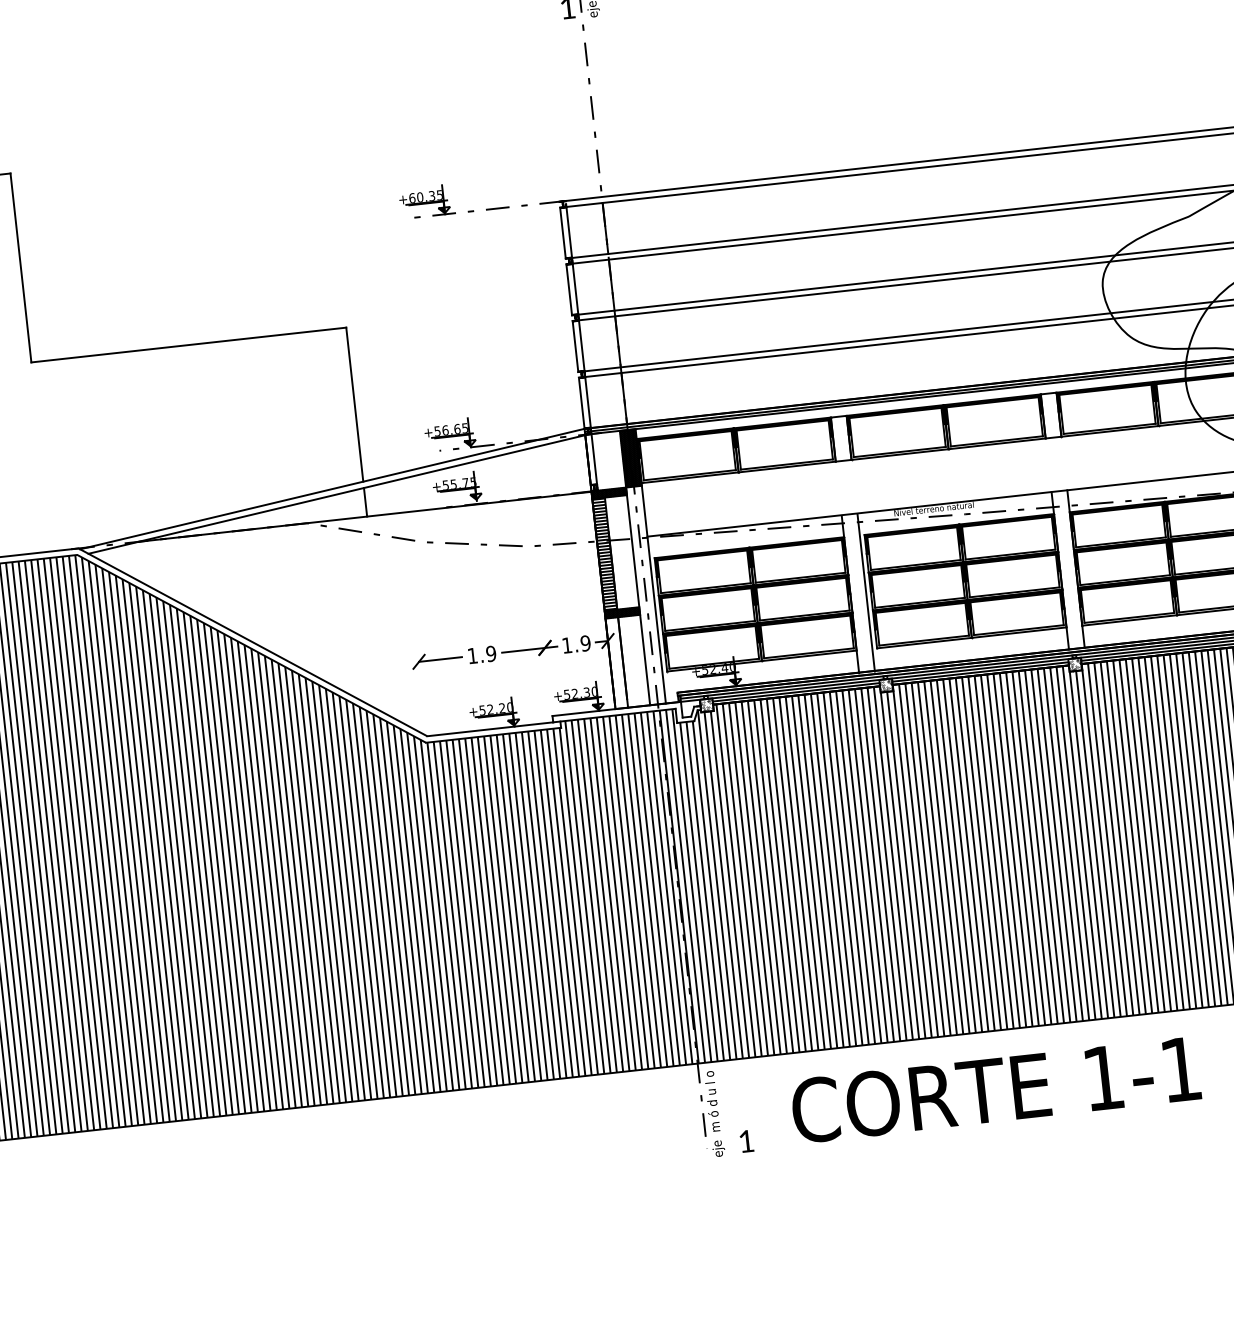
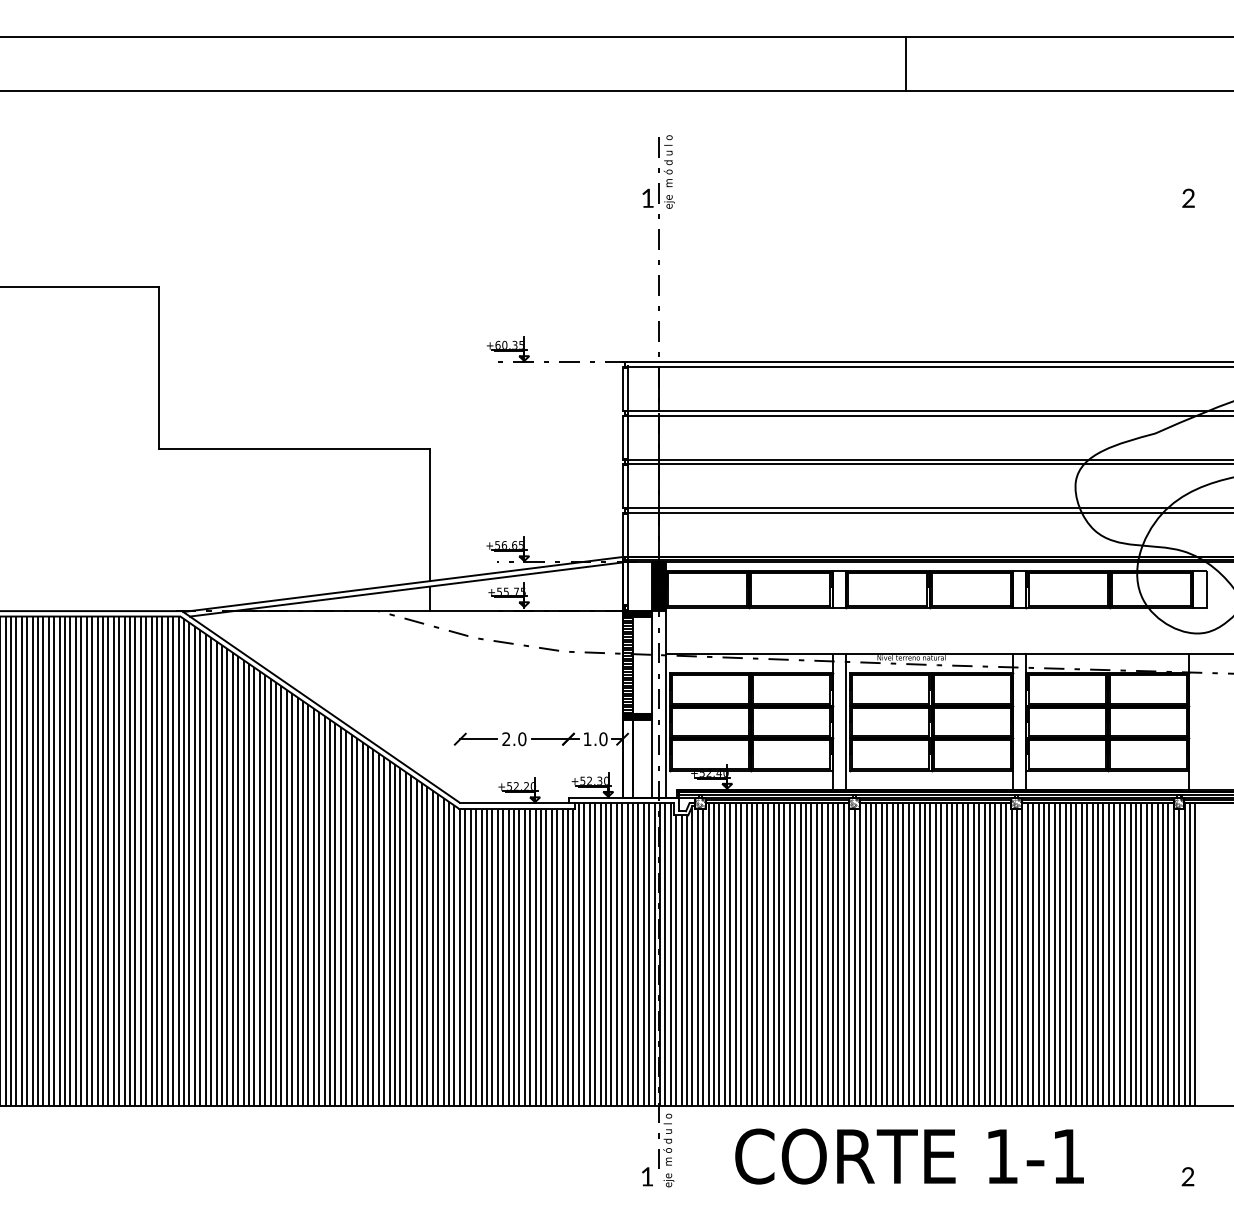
text: (585, 643) -> (603, 739), 1.9 -> 1.0
text: (482, 655) -> (514, 739), 1.9 -> 2.0
text: (746, 1141) -> (647, 1176), moved

